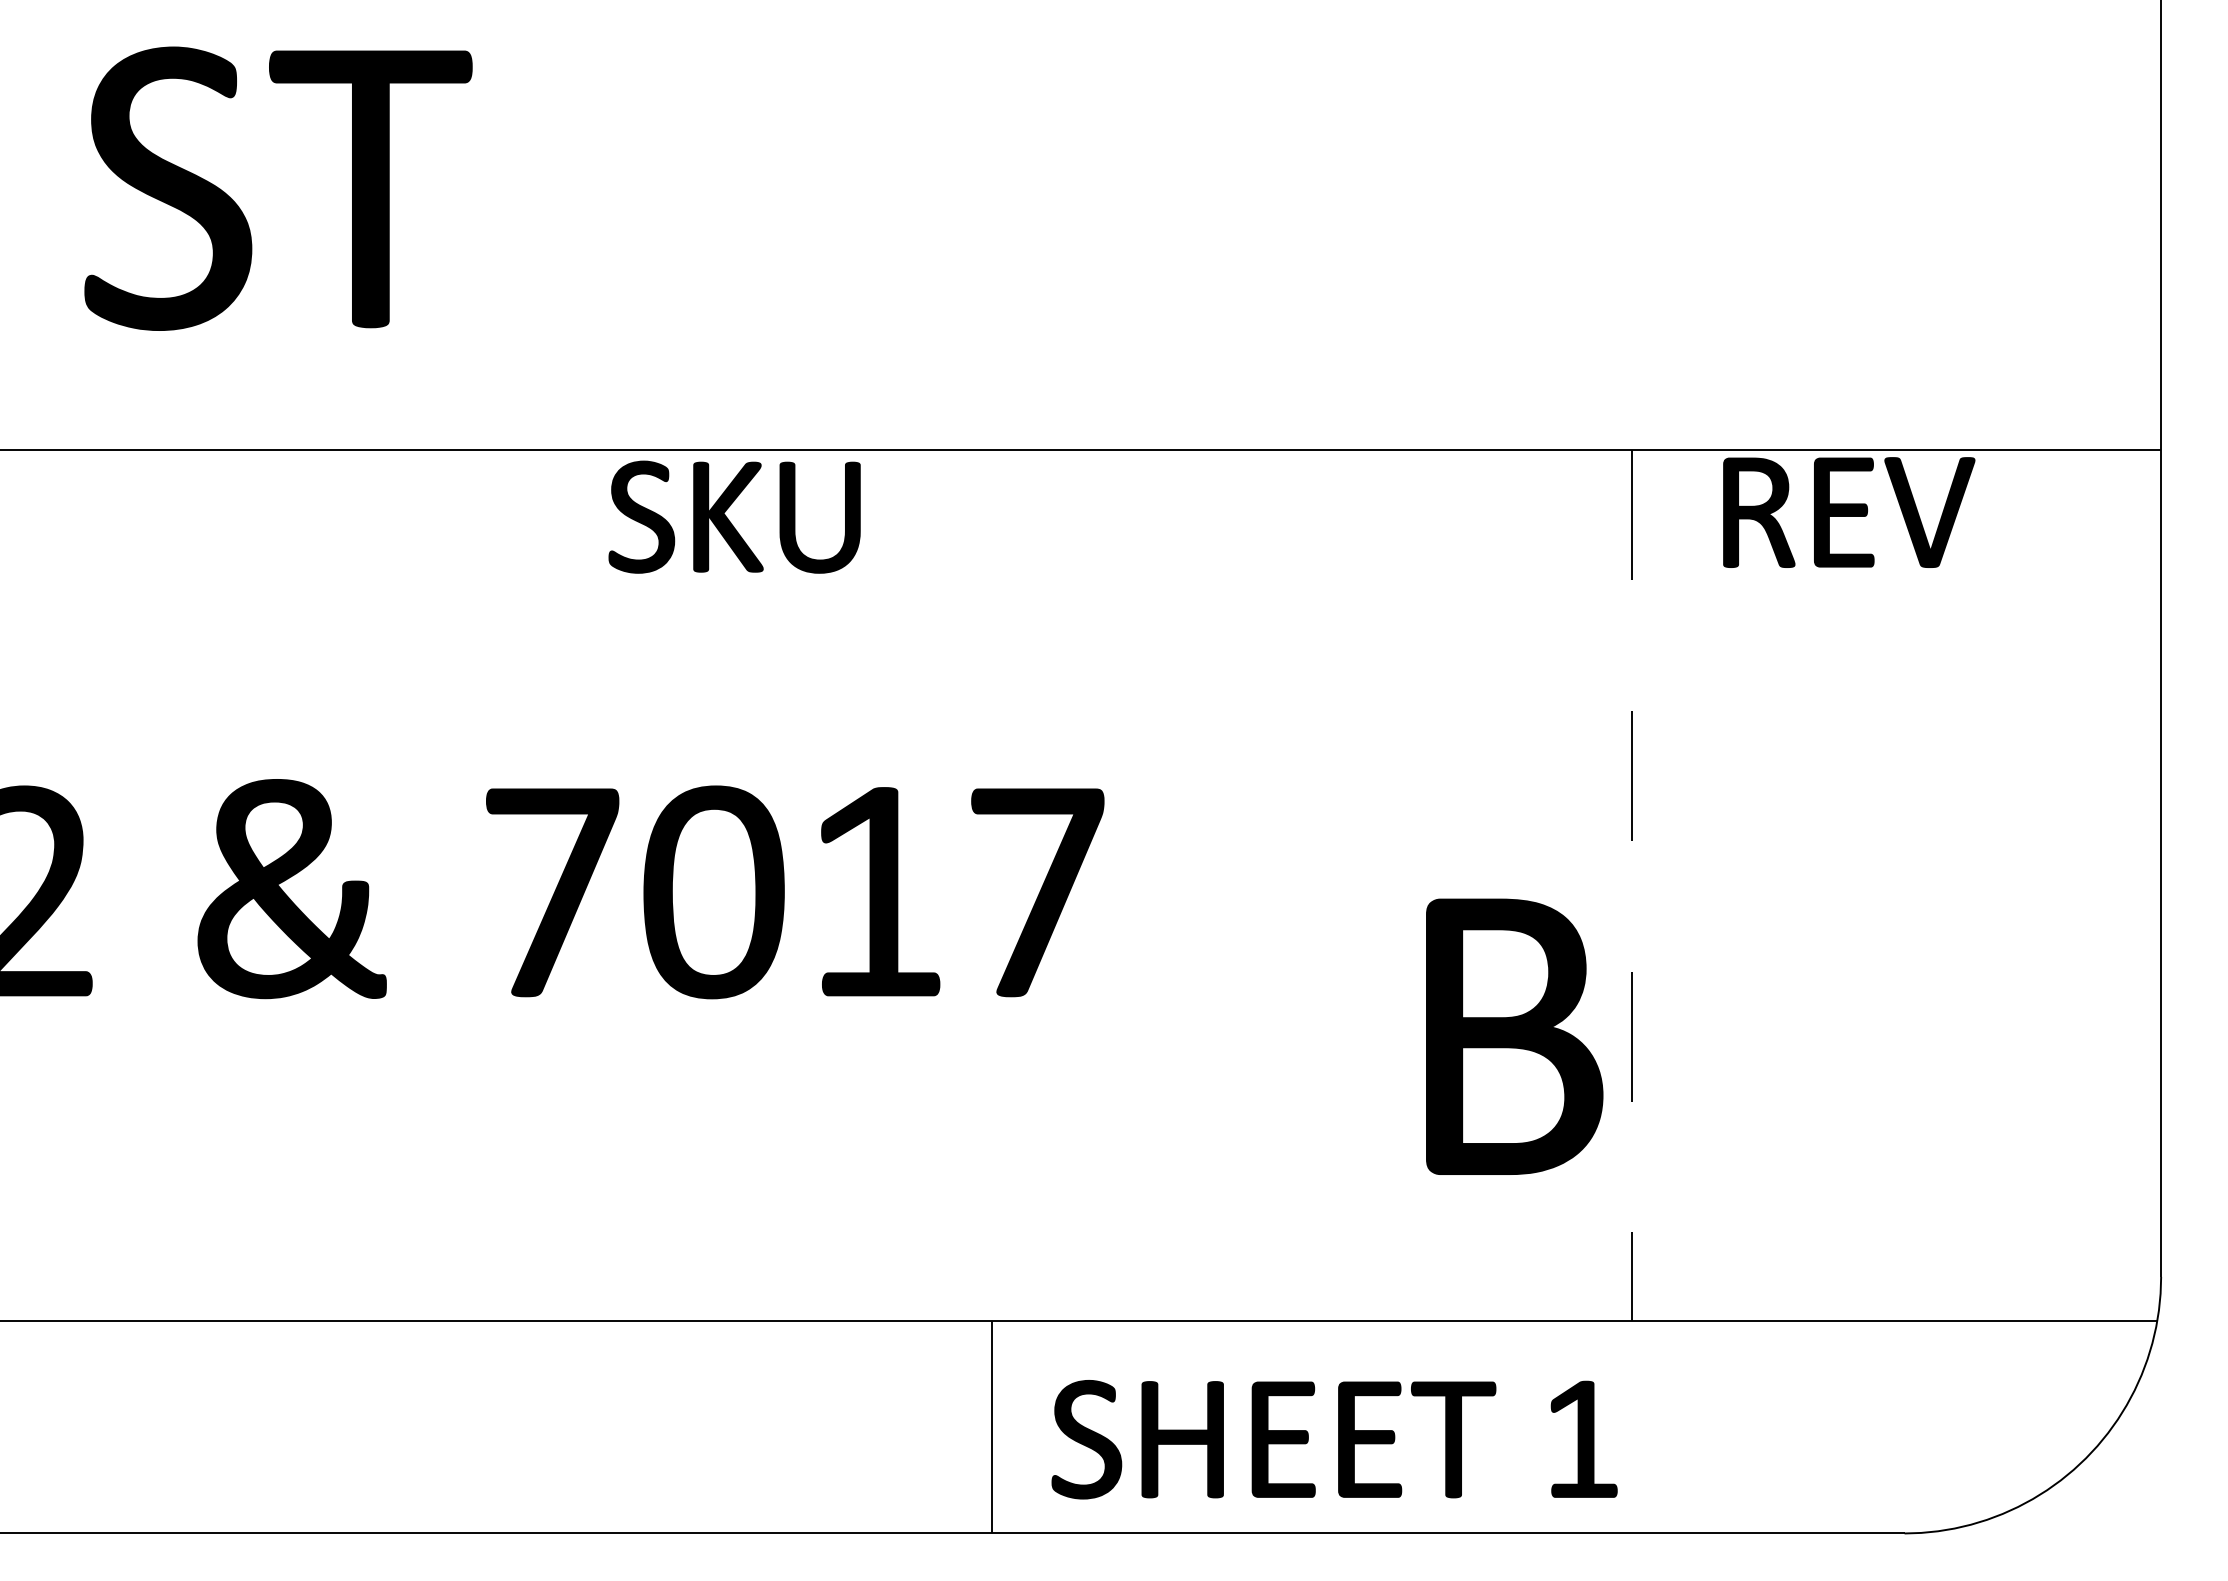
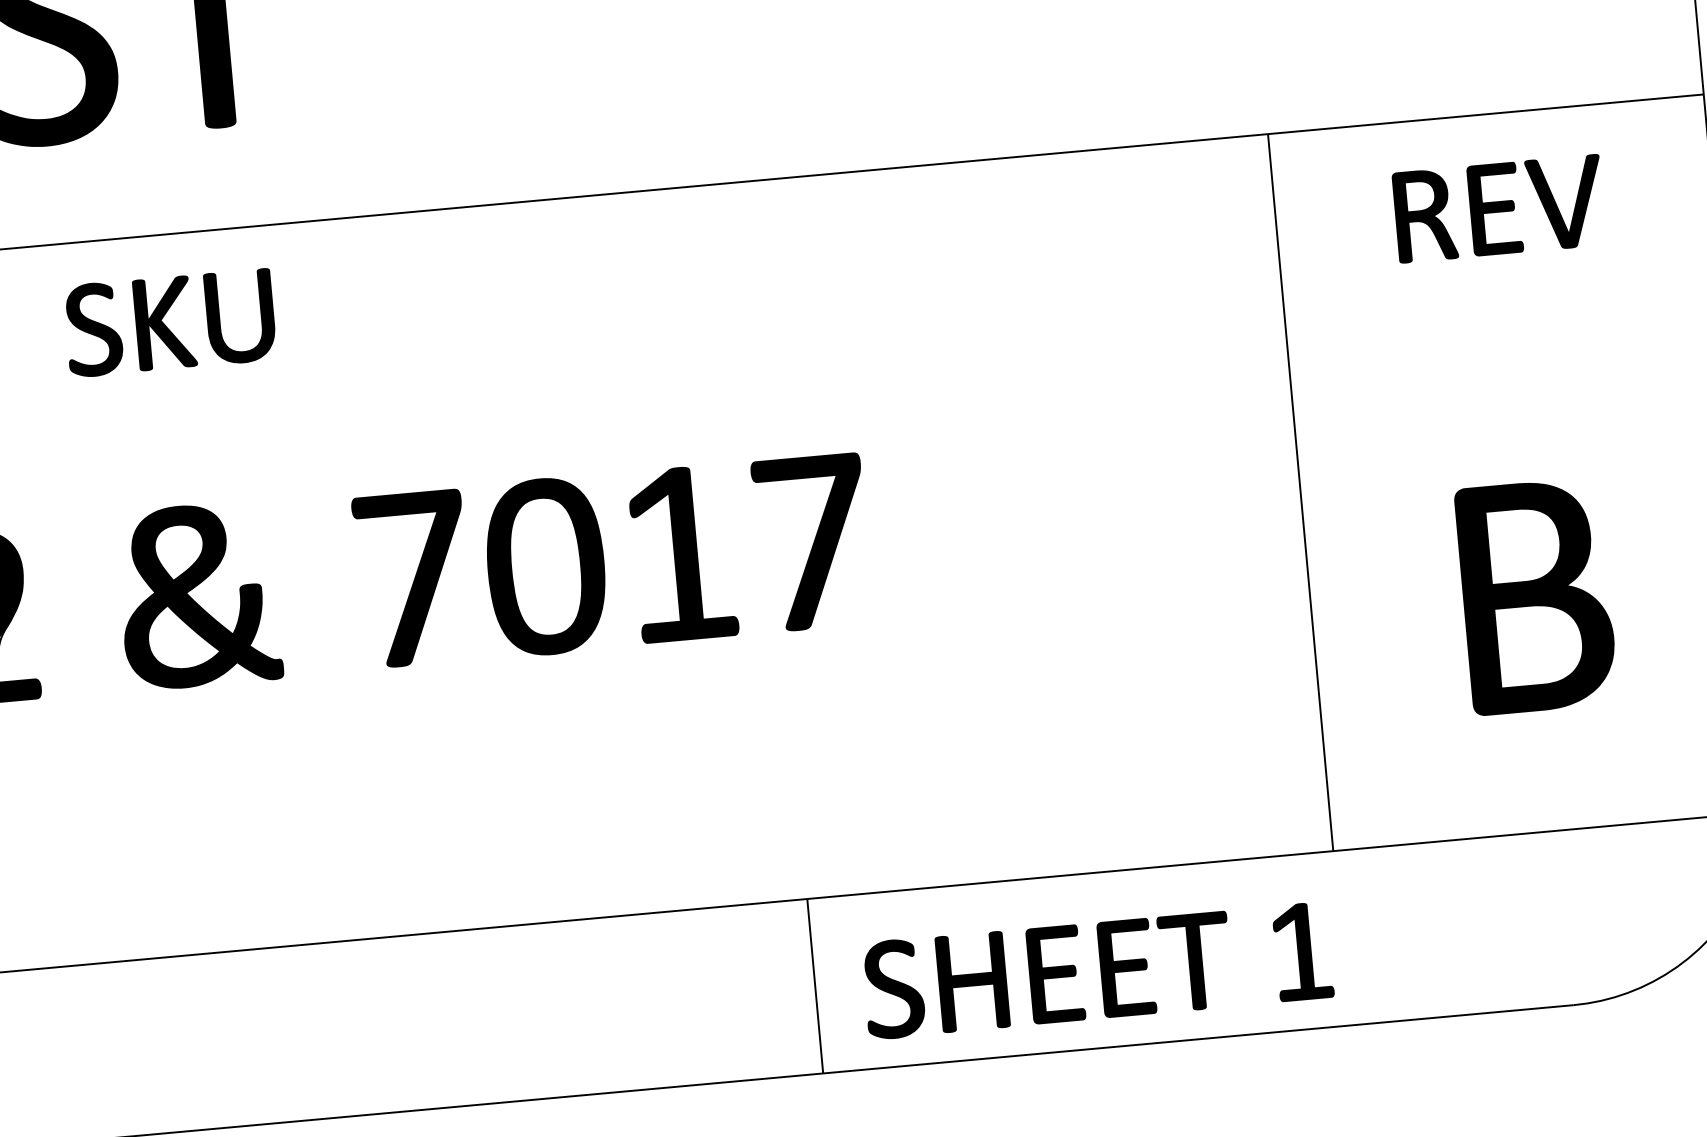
part: (1849, 512) -> (1499, 208), moved
part: (728, 518) -> (165, 324), moved
line: (1631, 885) -> (1300, 492), dashed -> solid
part: (1514, 1036) -> (1536, 596), moved

